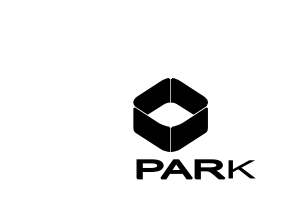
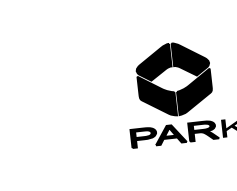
part: (170, 114) -> (174, 79), moved

